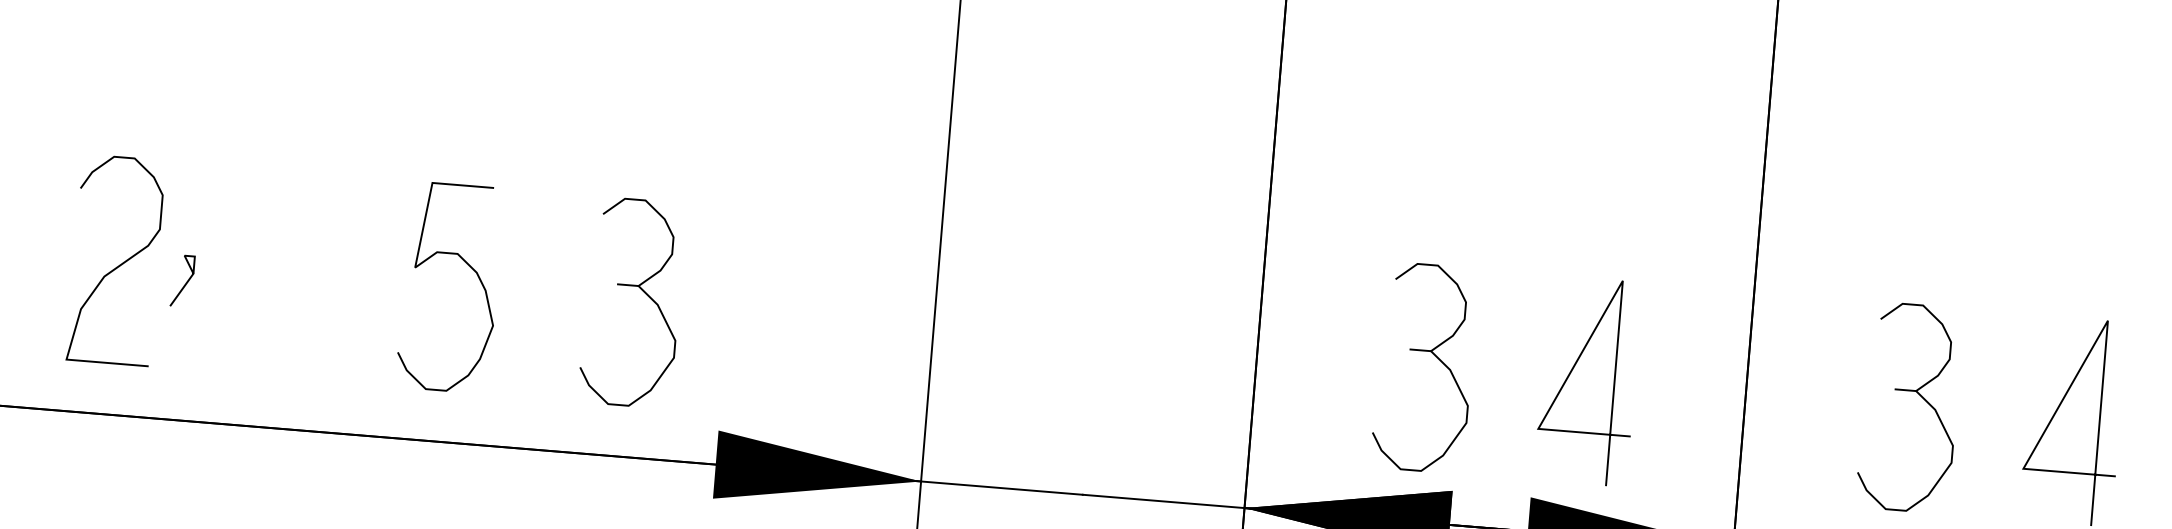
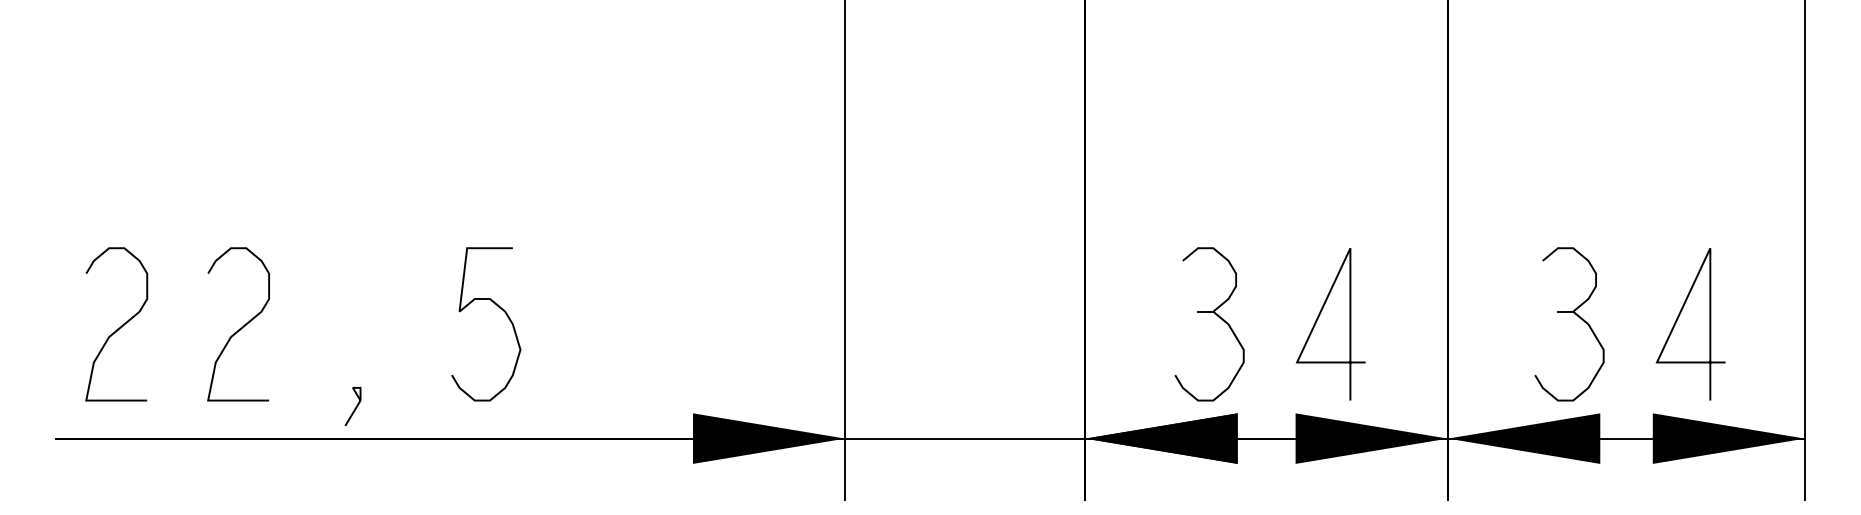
line: (184, 283) -> (354, 408), moved
part: (643, 292) -> (629, 316), removed

